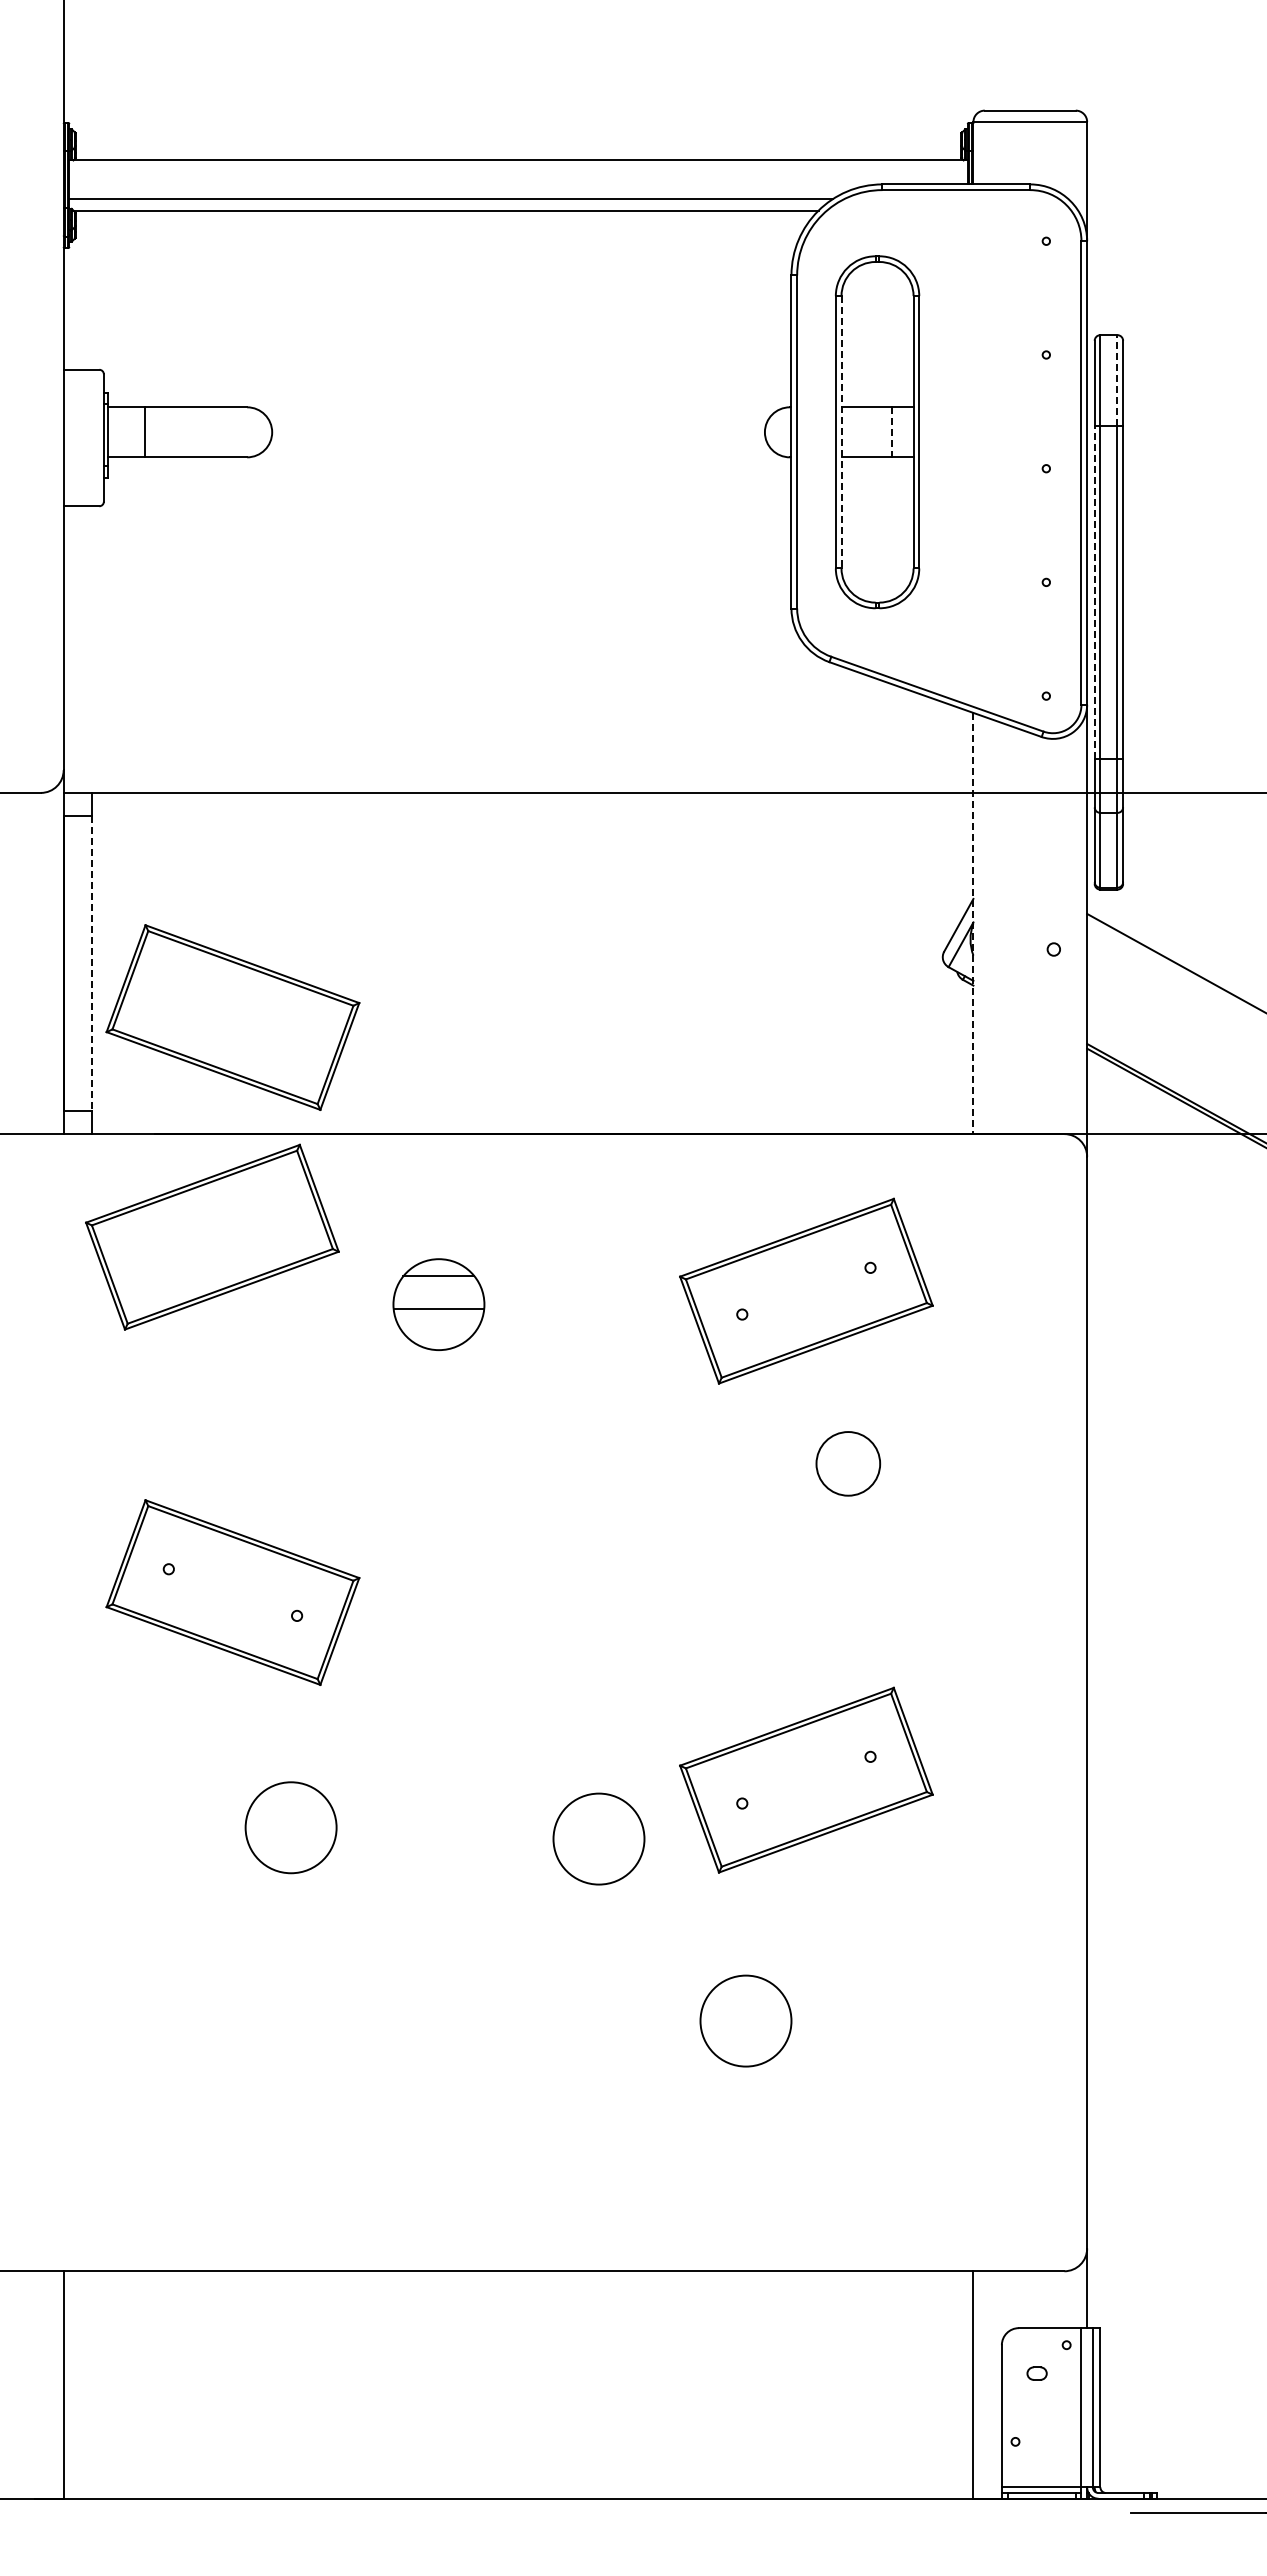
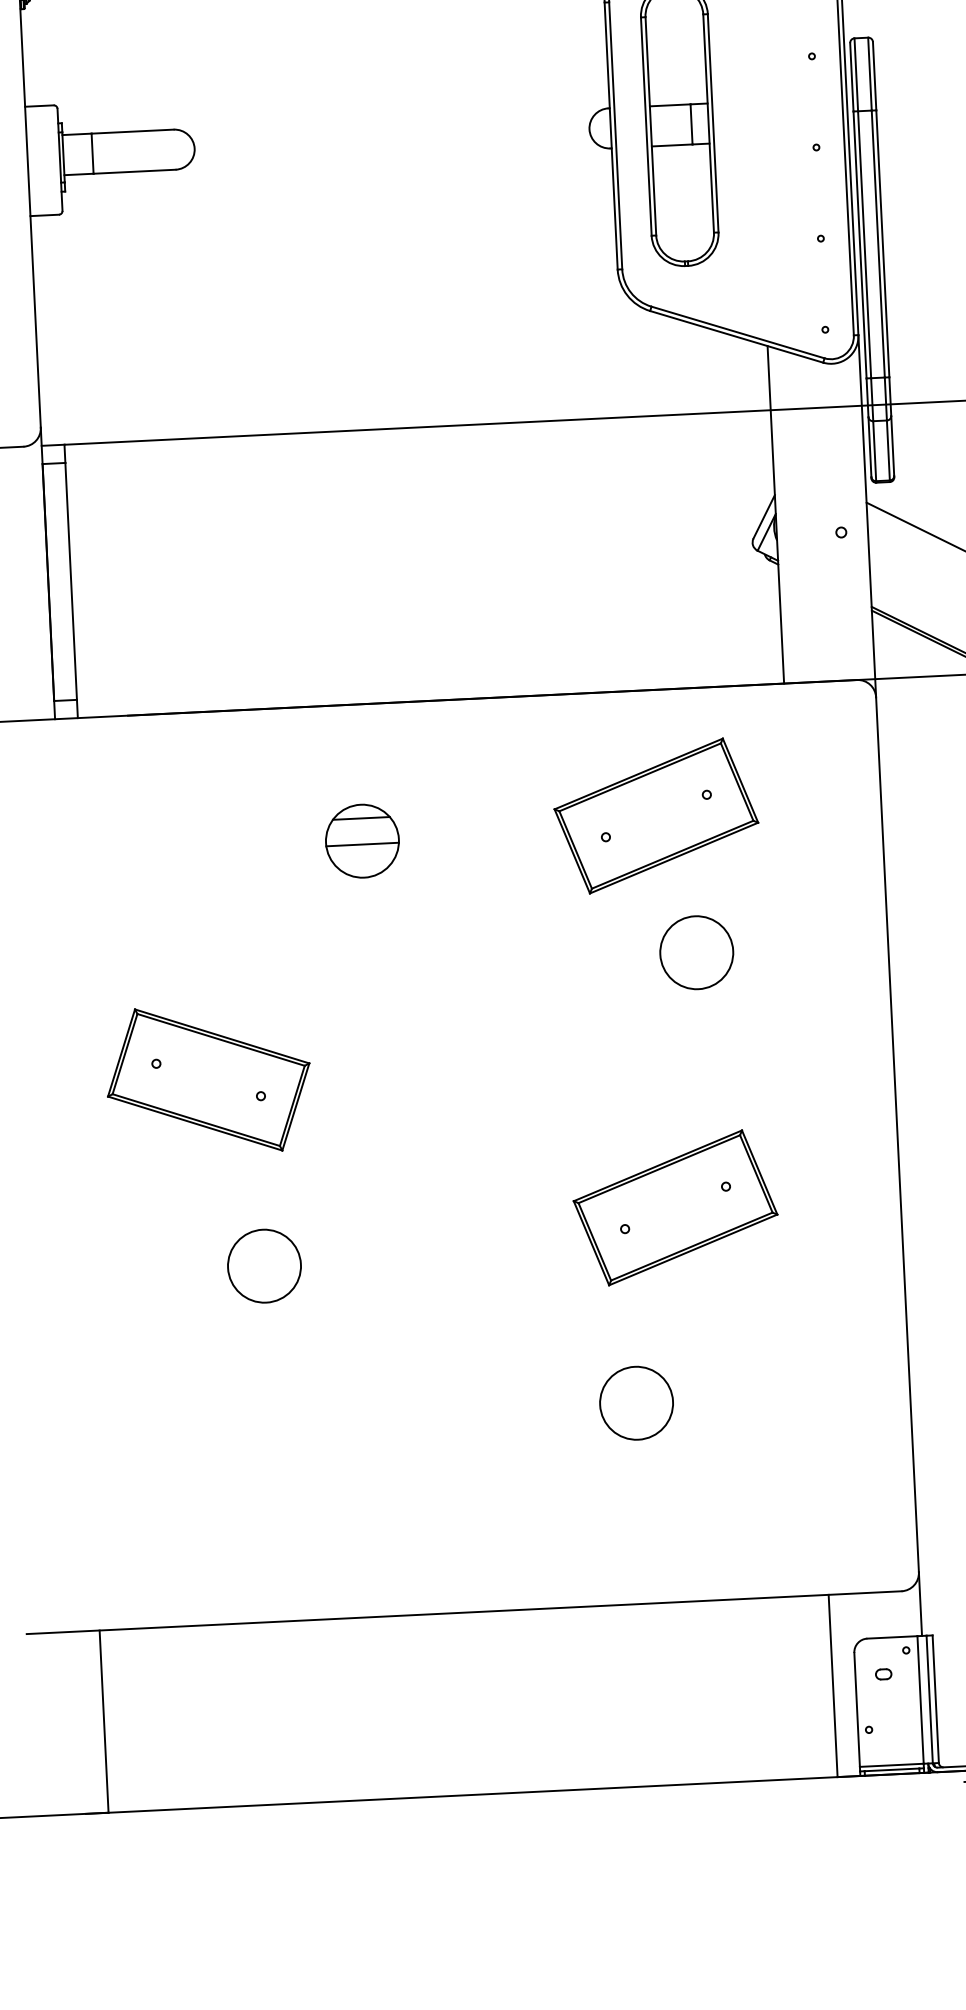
line: (1117, 380) -> (870, 74), dashed -> solid
line: (841, 432) -> (650, 126), dashed -> solid
line: (892, 432) -> (691, 124), dashed -> solid
line: (1094, 592) -> (859, 244), dashed -> solid
line: (973, 923) -> (775, 514), dashed -> solid
line: (92, 963) -> (71, 581), dashed -> solid
part: (232, 1017) -> (185, 619), removed
part: (212, 1236) -> (178, 795), removed
circle: (847, 1463) -> (696, 952), size x1.43
circle: (598, 1838) -> (511, 1262), removed

